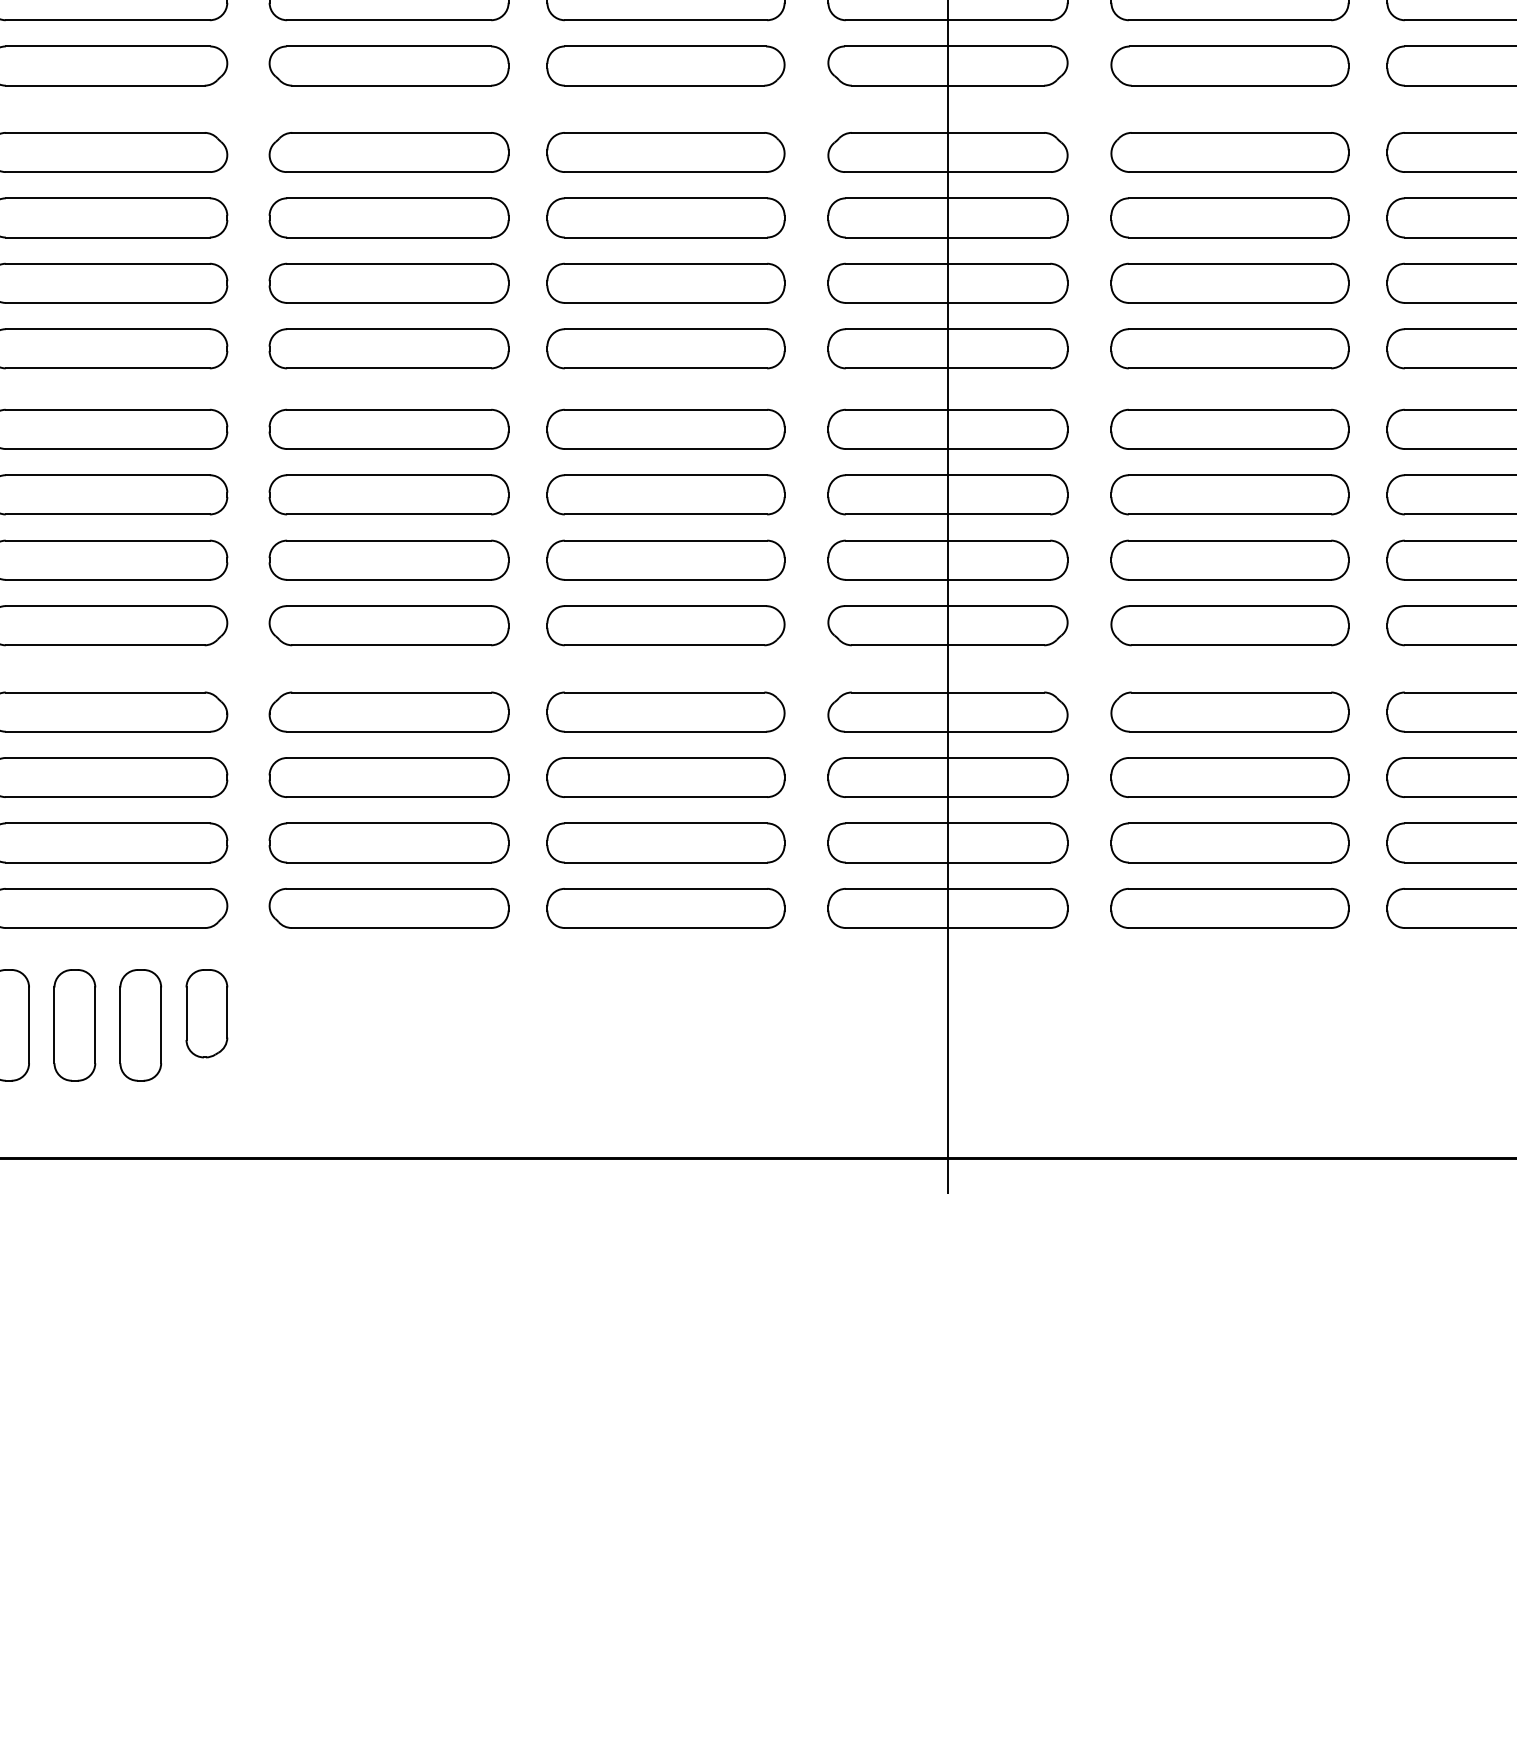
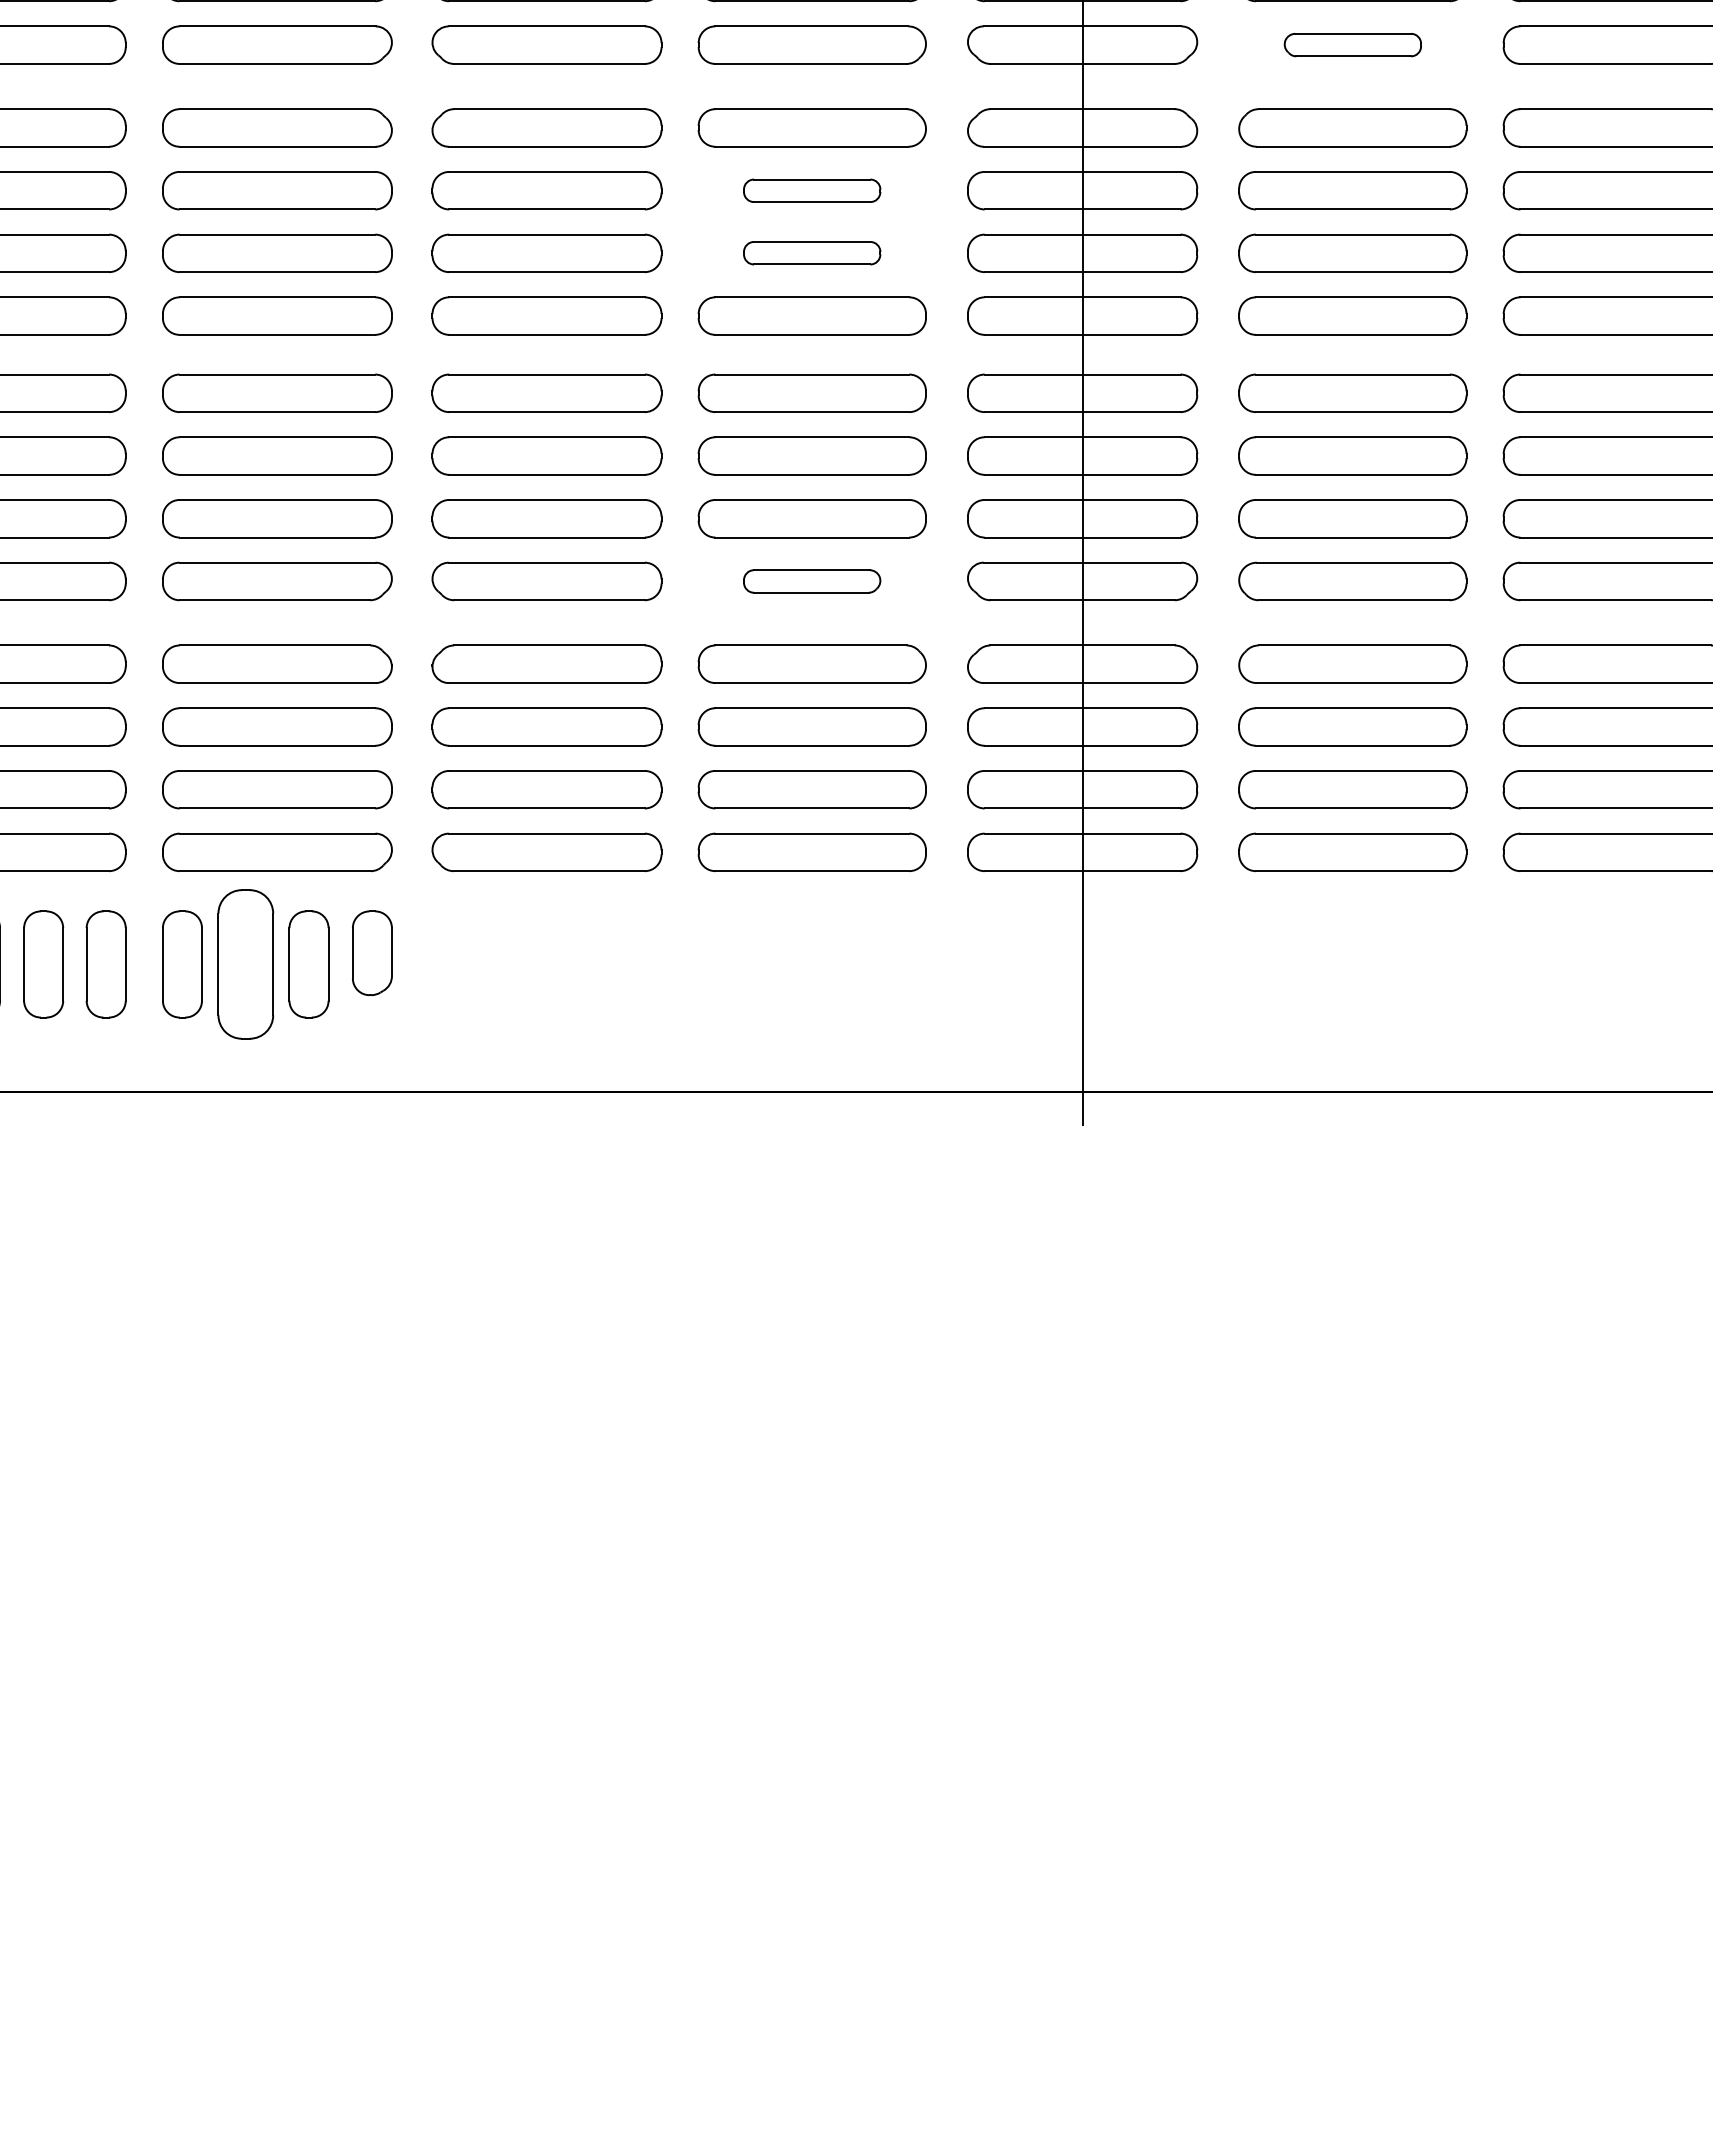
part: (1229, 65) -> (1352, 44), size x0.6
part: (665, 217) -> (811, 190), size x0.6
part: (665, 282) -> (811, 252), size x0.6
part: (665, 625) -> (811, 581), size x0.6
part: (74, 1025) -> (245, 964), size x1.4

